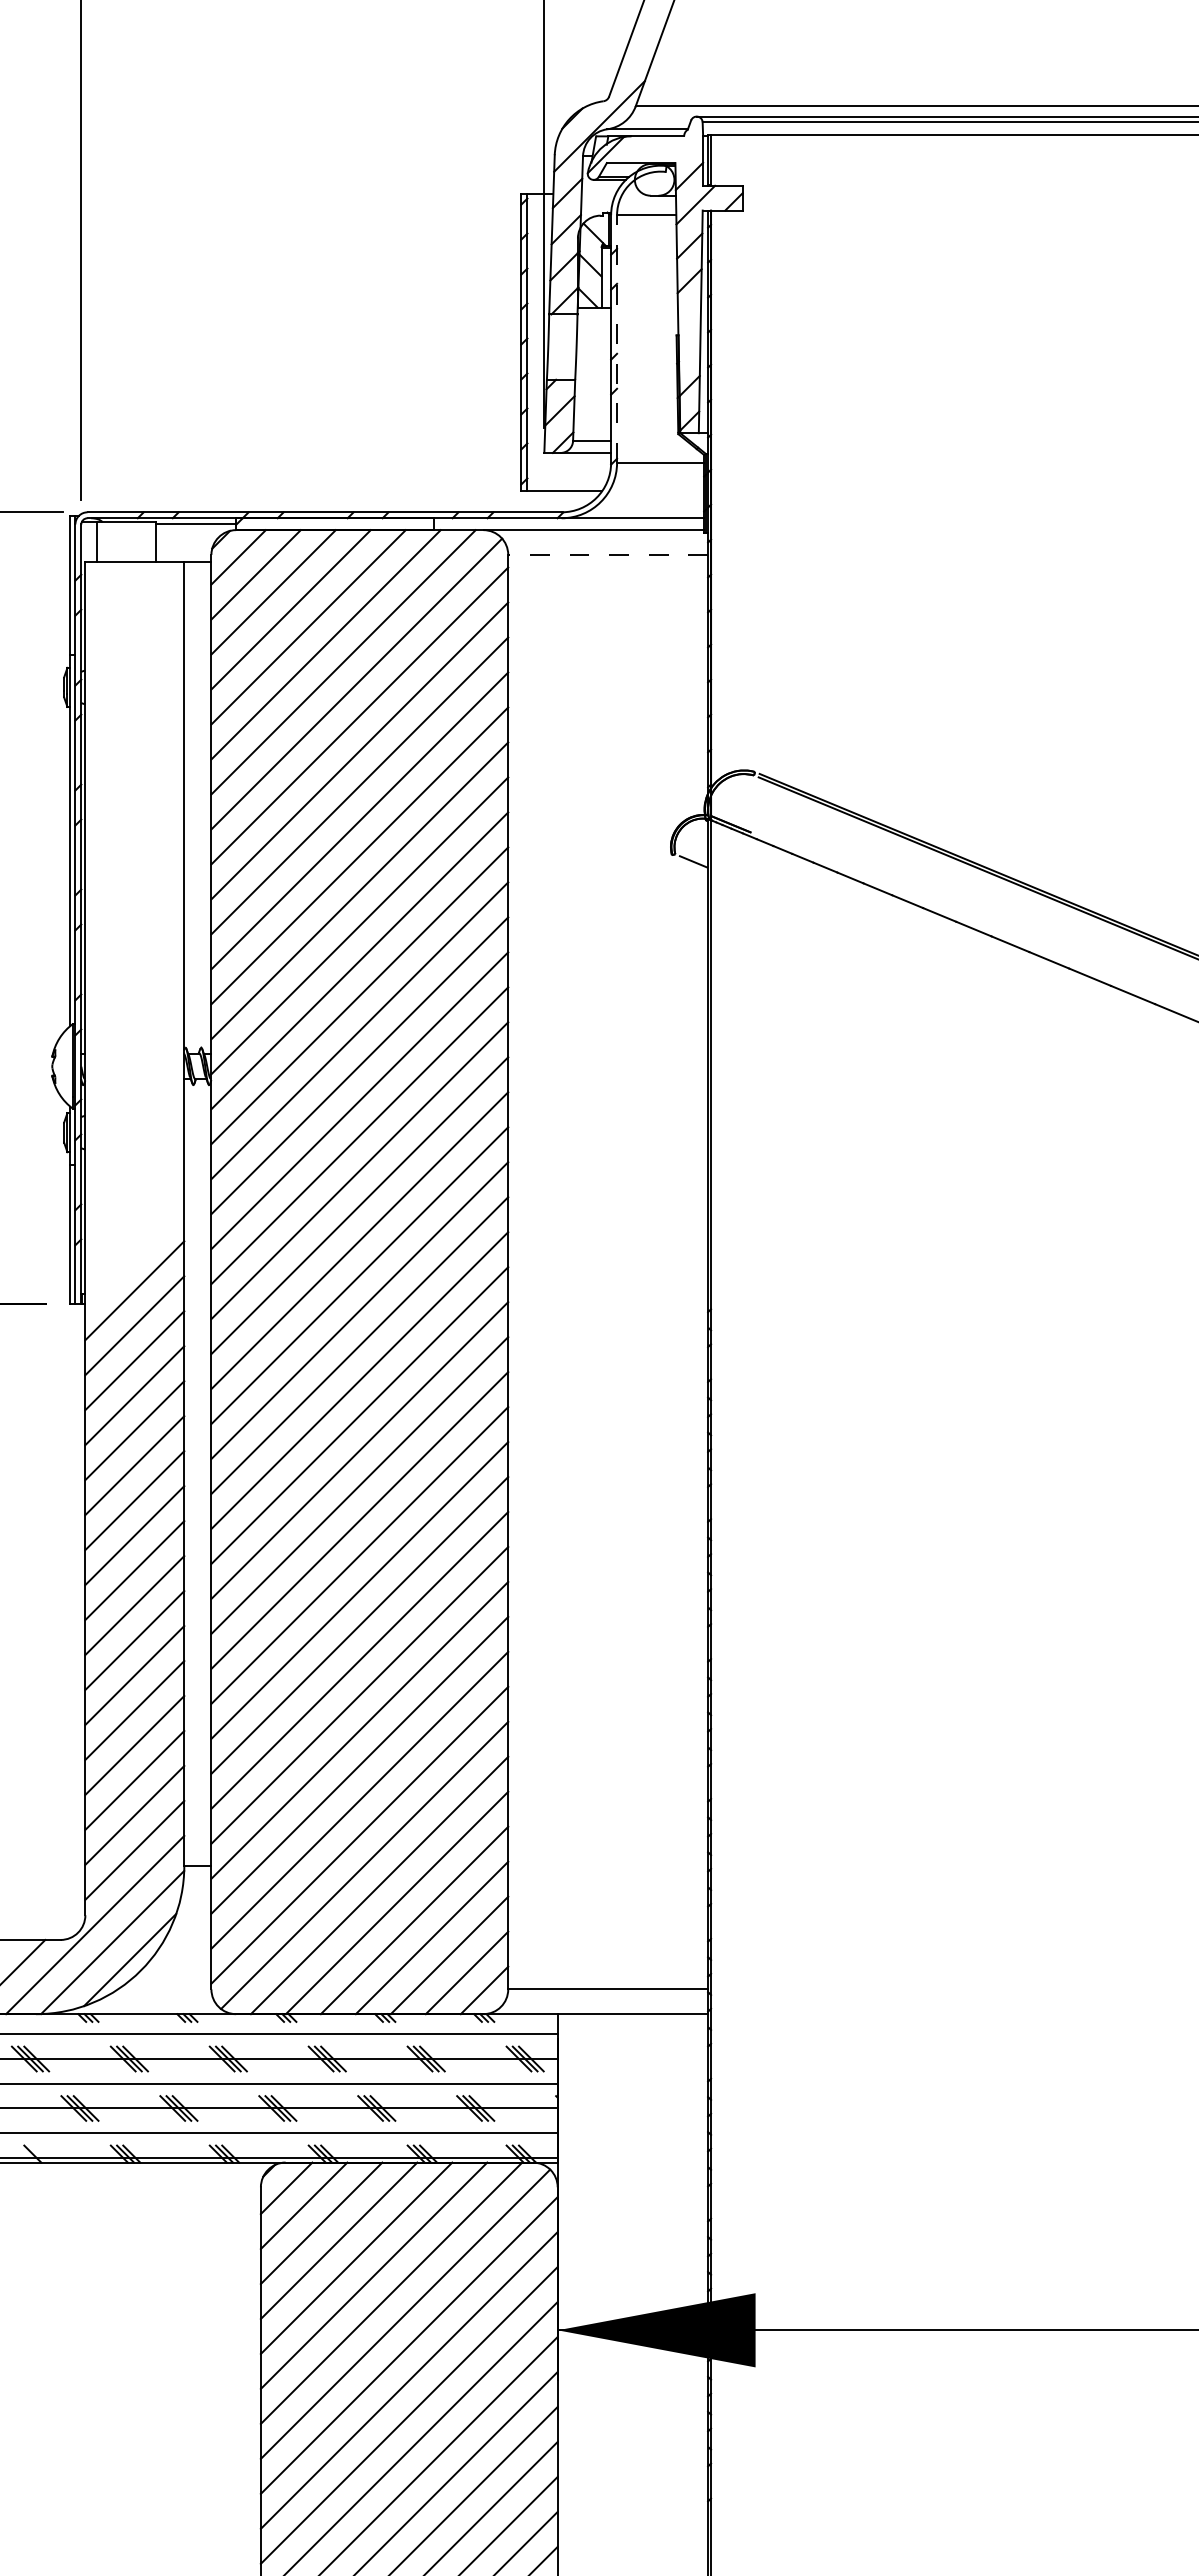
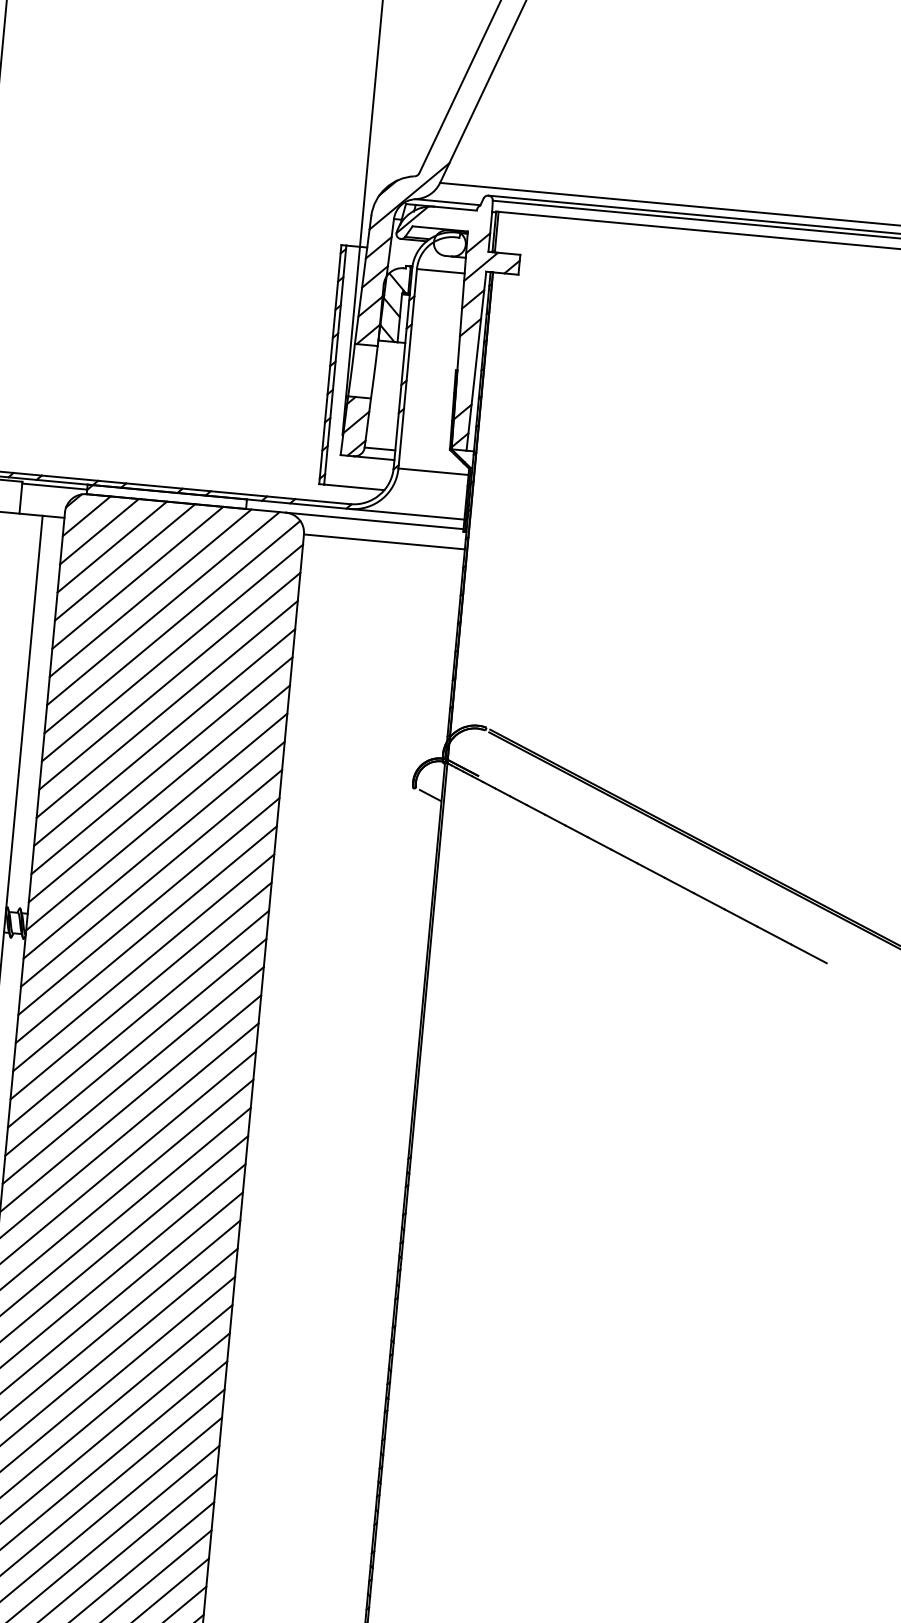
line: (617, 339) -> (408, 369), dashed -> solid
line: (608, 554) -> (384, 541), dashed -> solid

